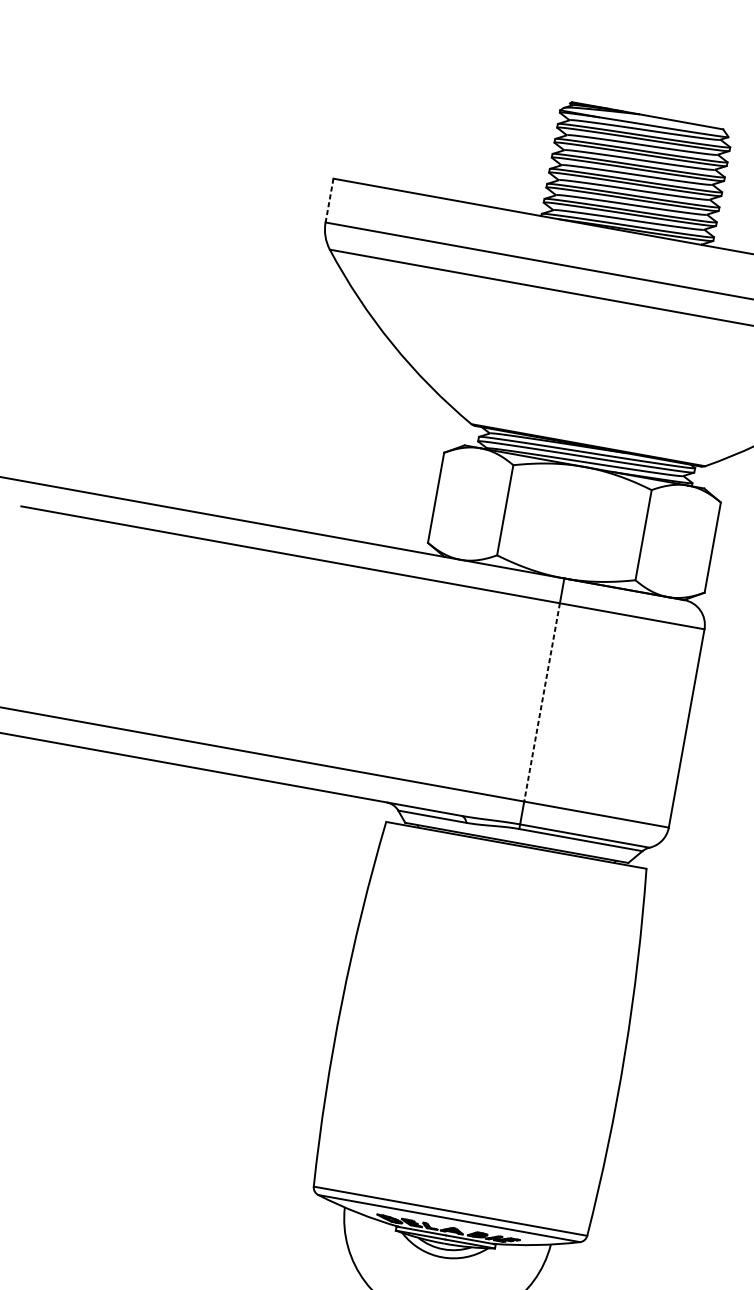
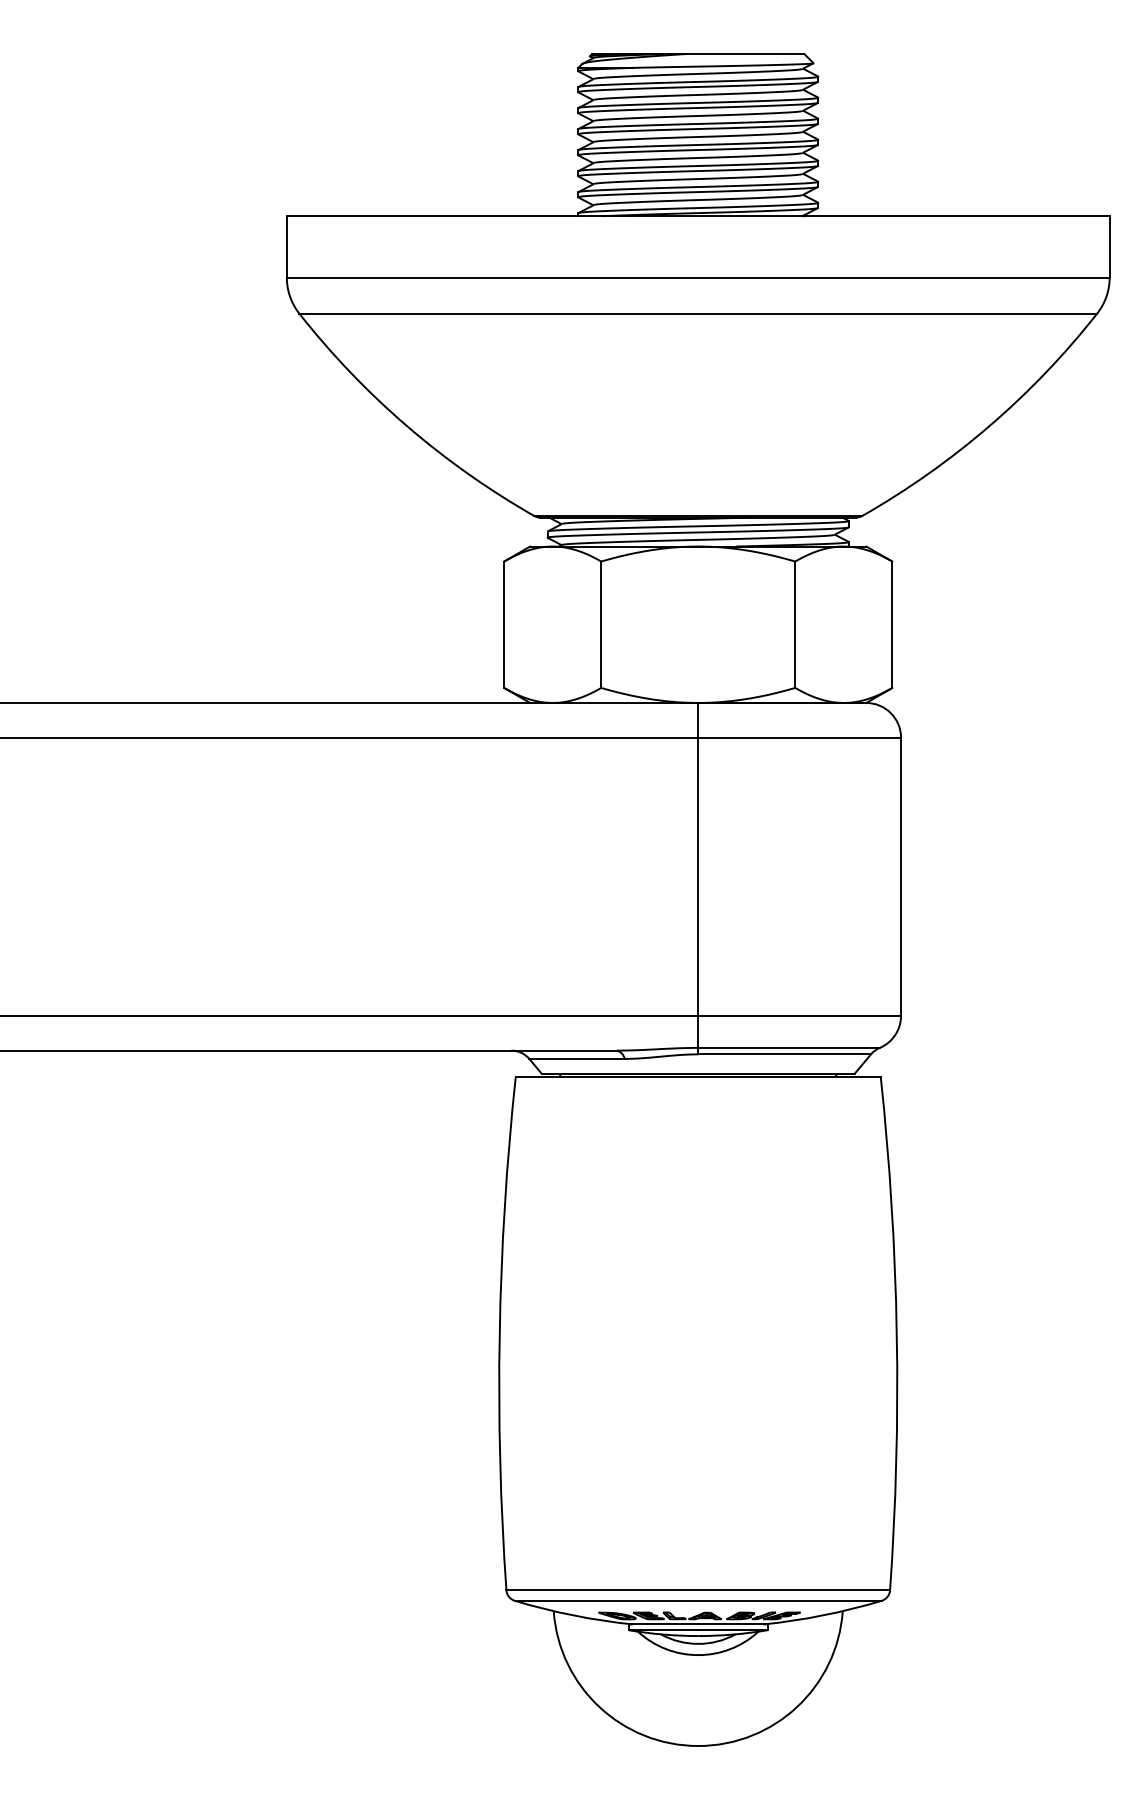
line: (329, 200) -> (286, 246), dashed -> solid
line: (542, 702) -> (698, 877), dashed -> solid

